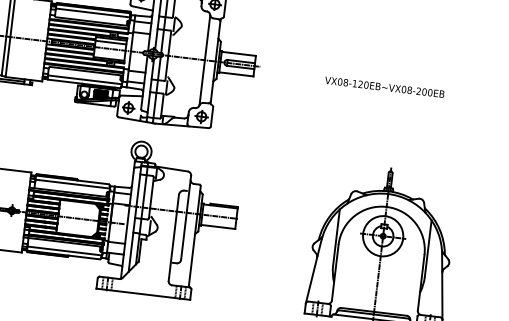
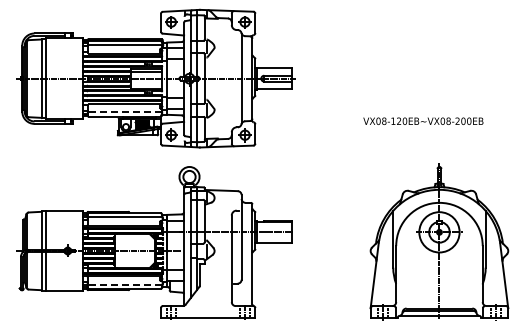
line: (85, 80) -> (125, 112), solid -> dashed
text: (384, 86) -> (423, 120), moved
line: (65, 250) -> (125, 284), solid -> dashed

